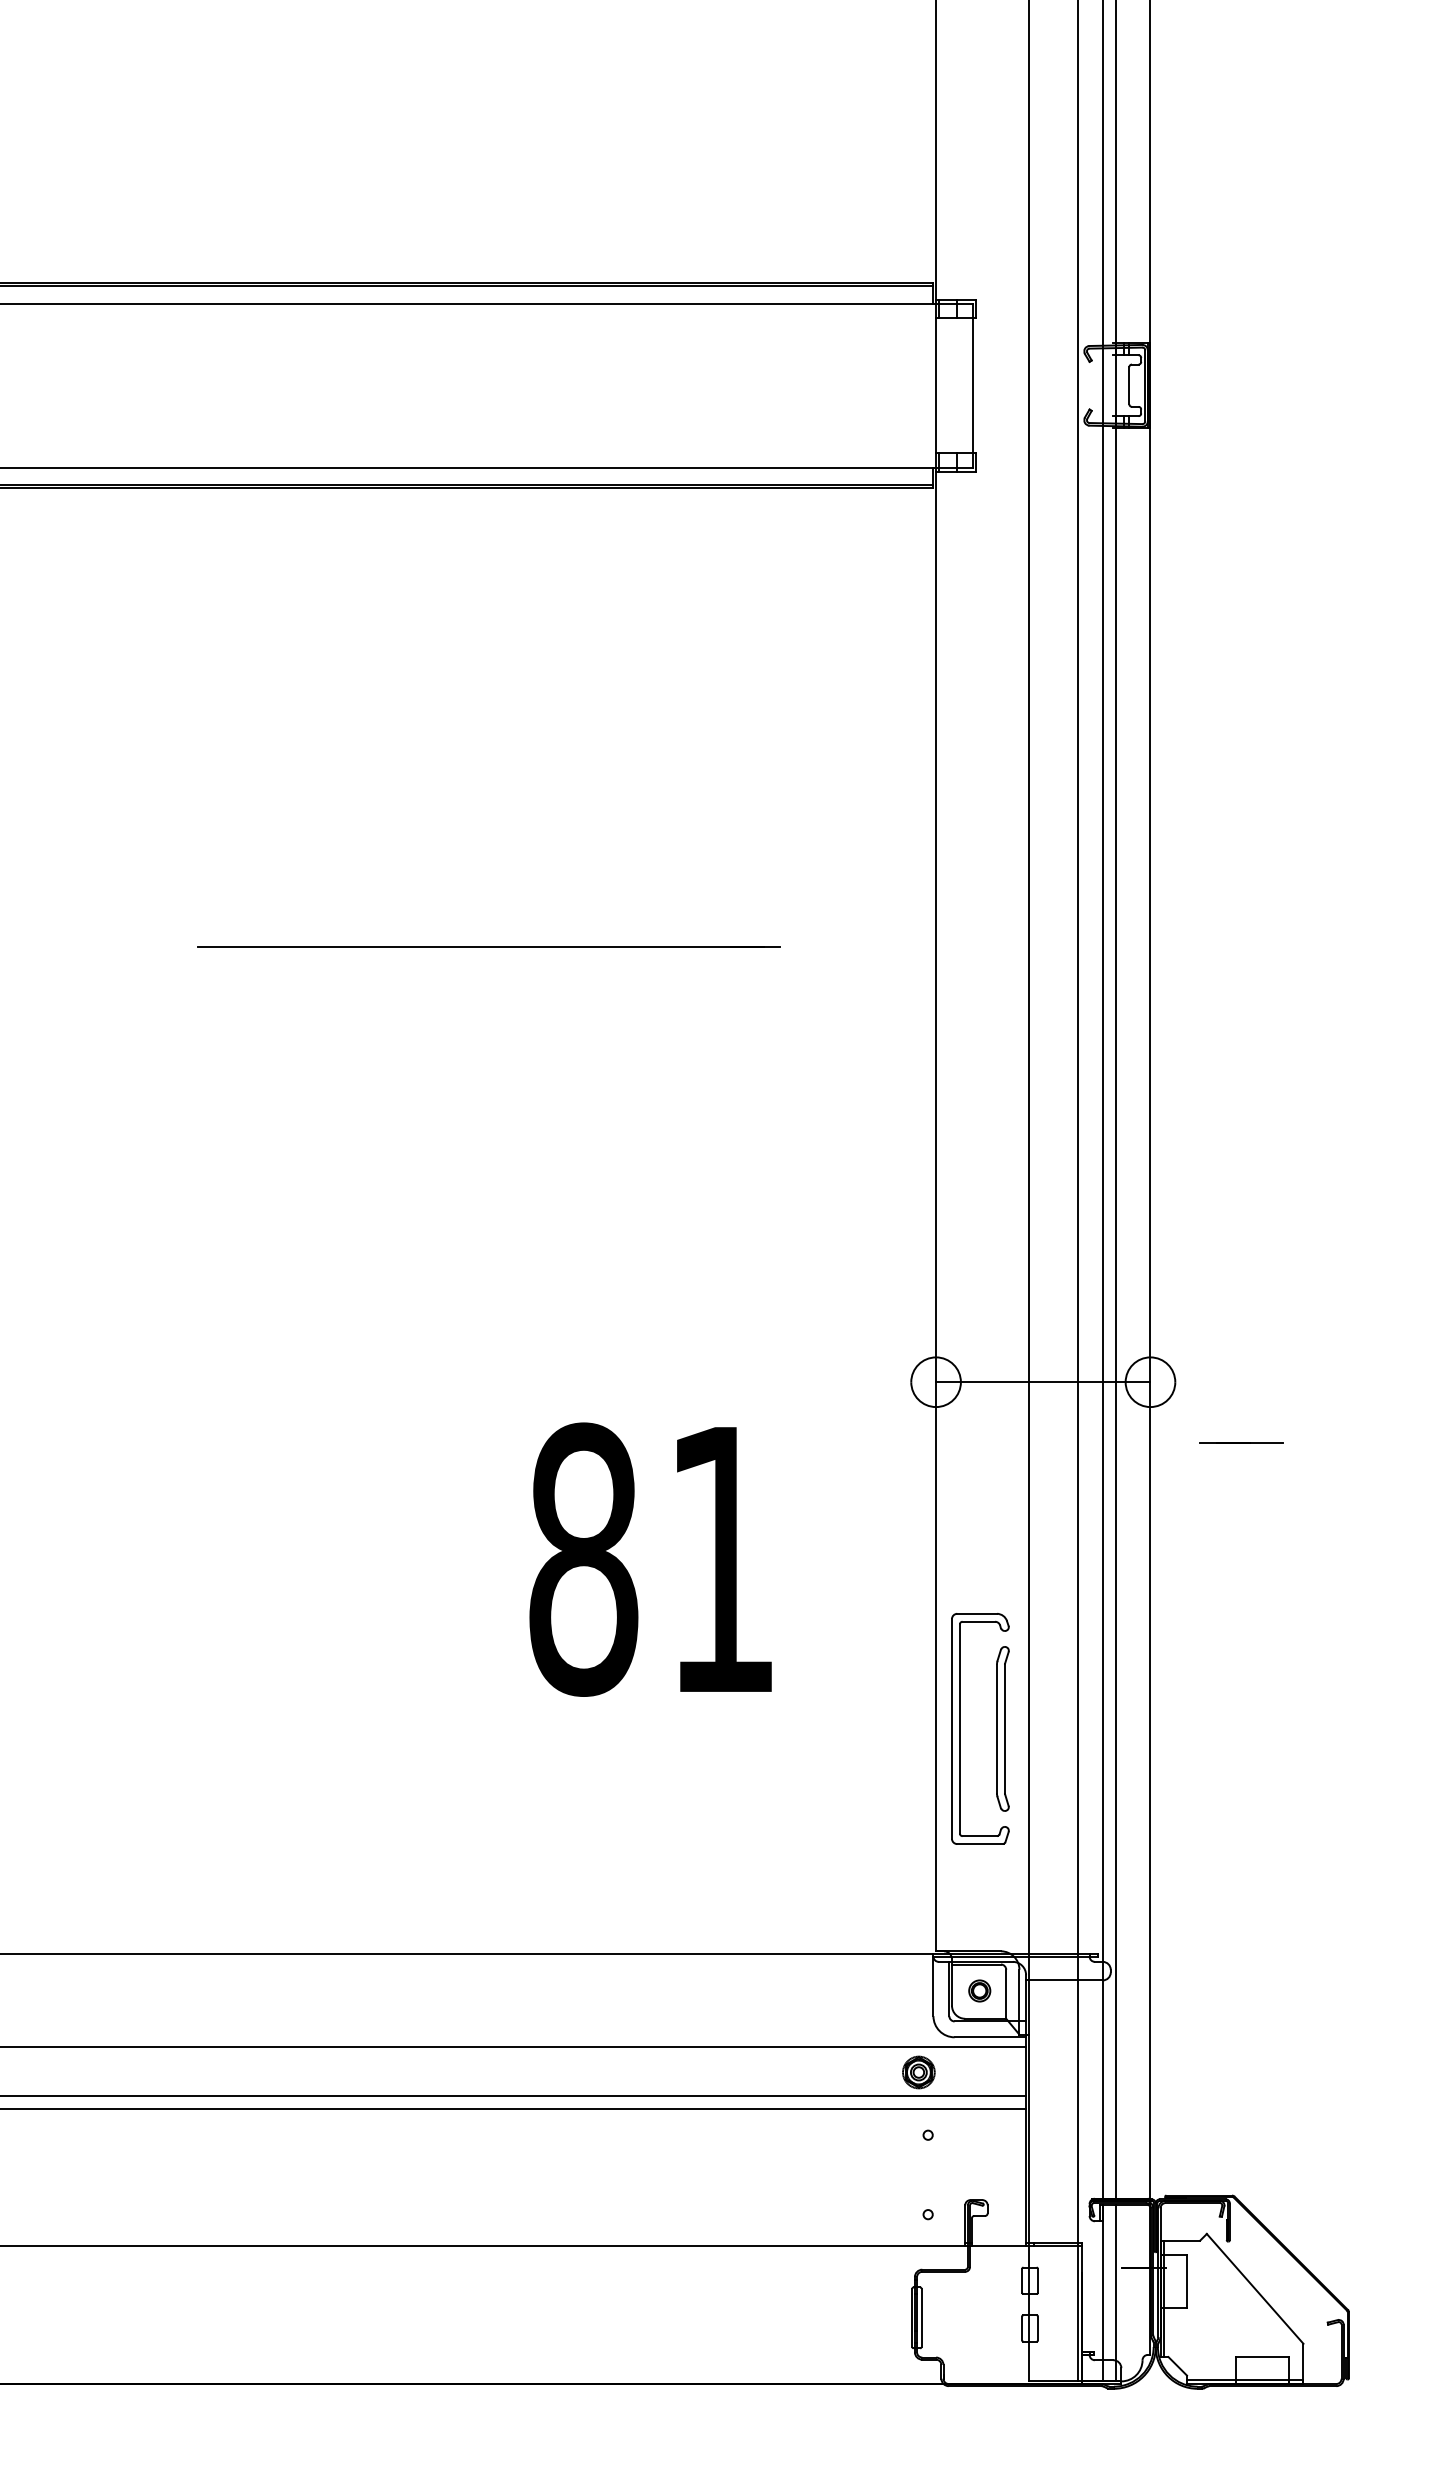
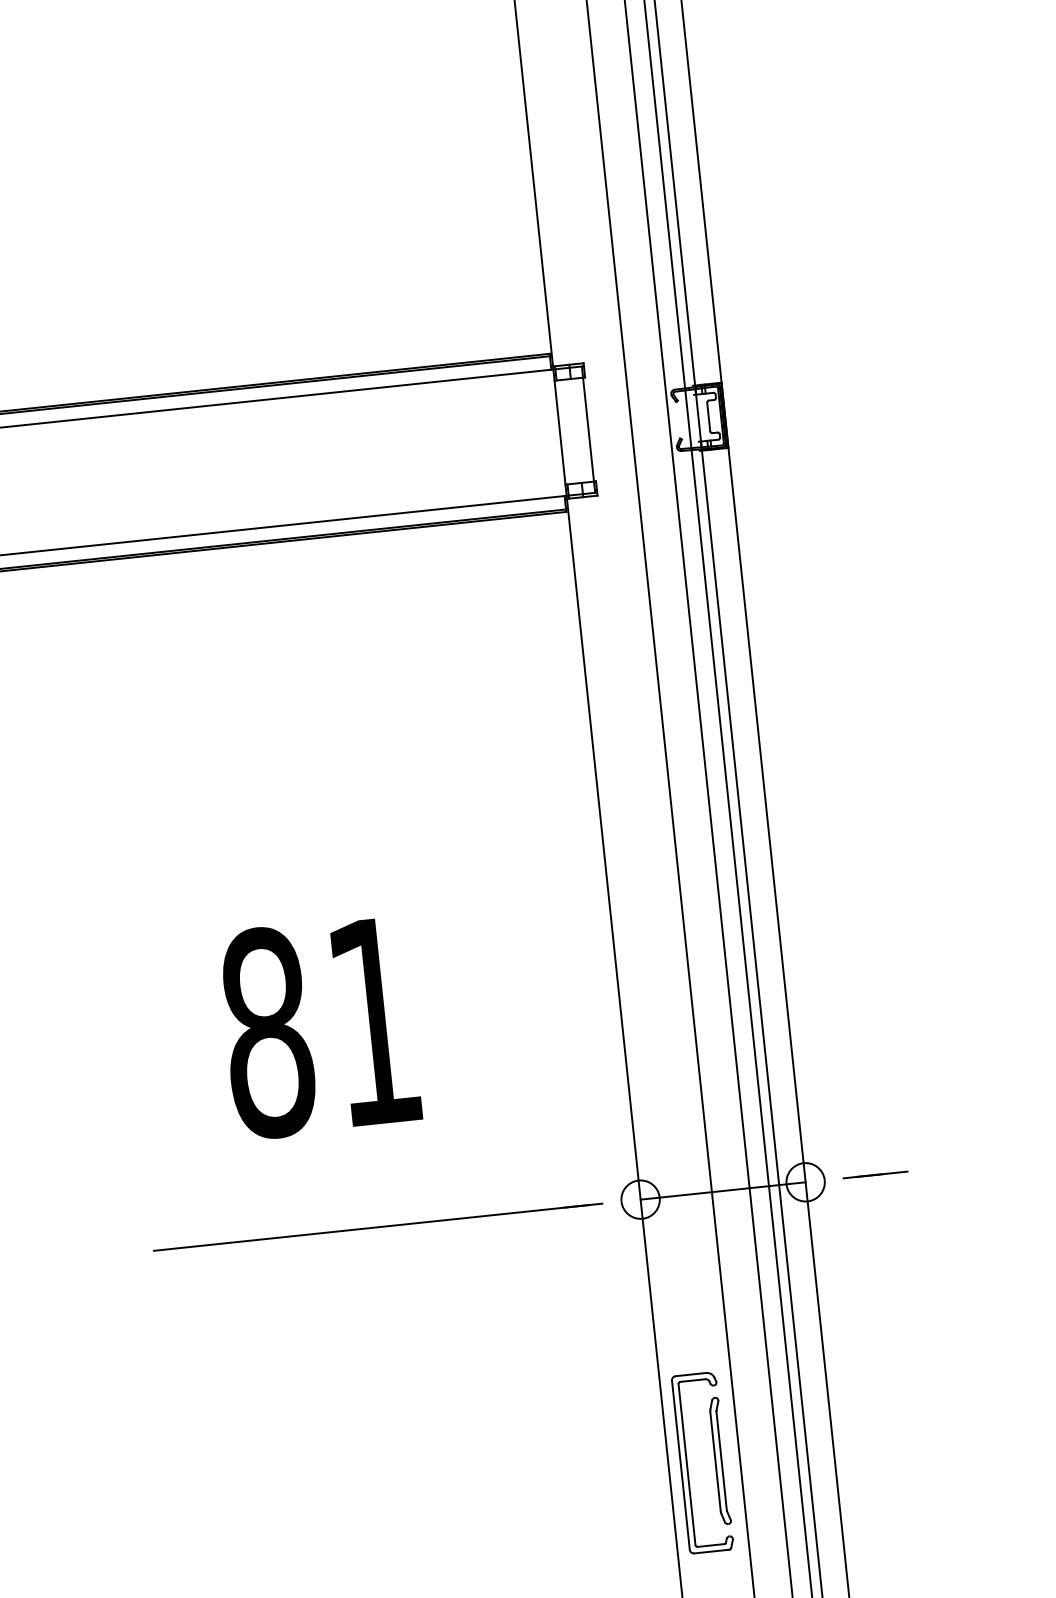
line: (488, 946) -> (377, 1226), moved
line: (1241, 1442) -> (875, 1174), moved
text: (650, 1559) -> (319, 1027), moved

